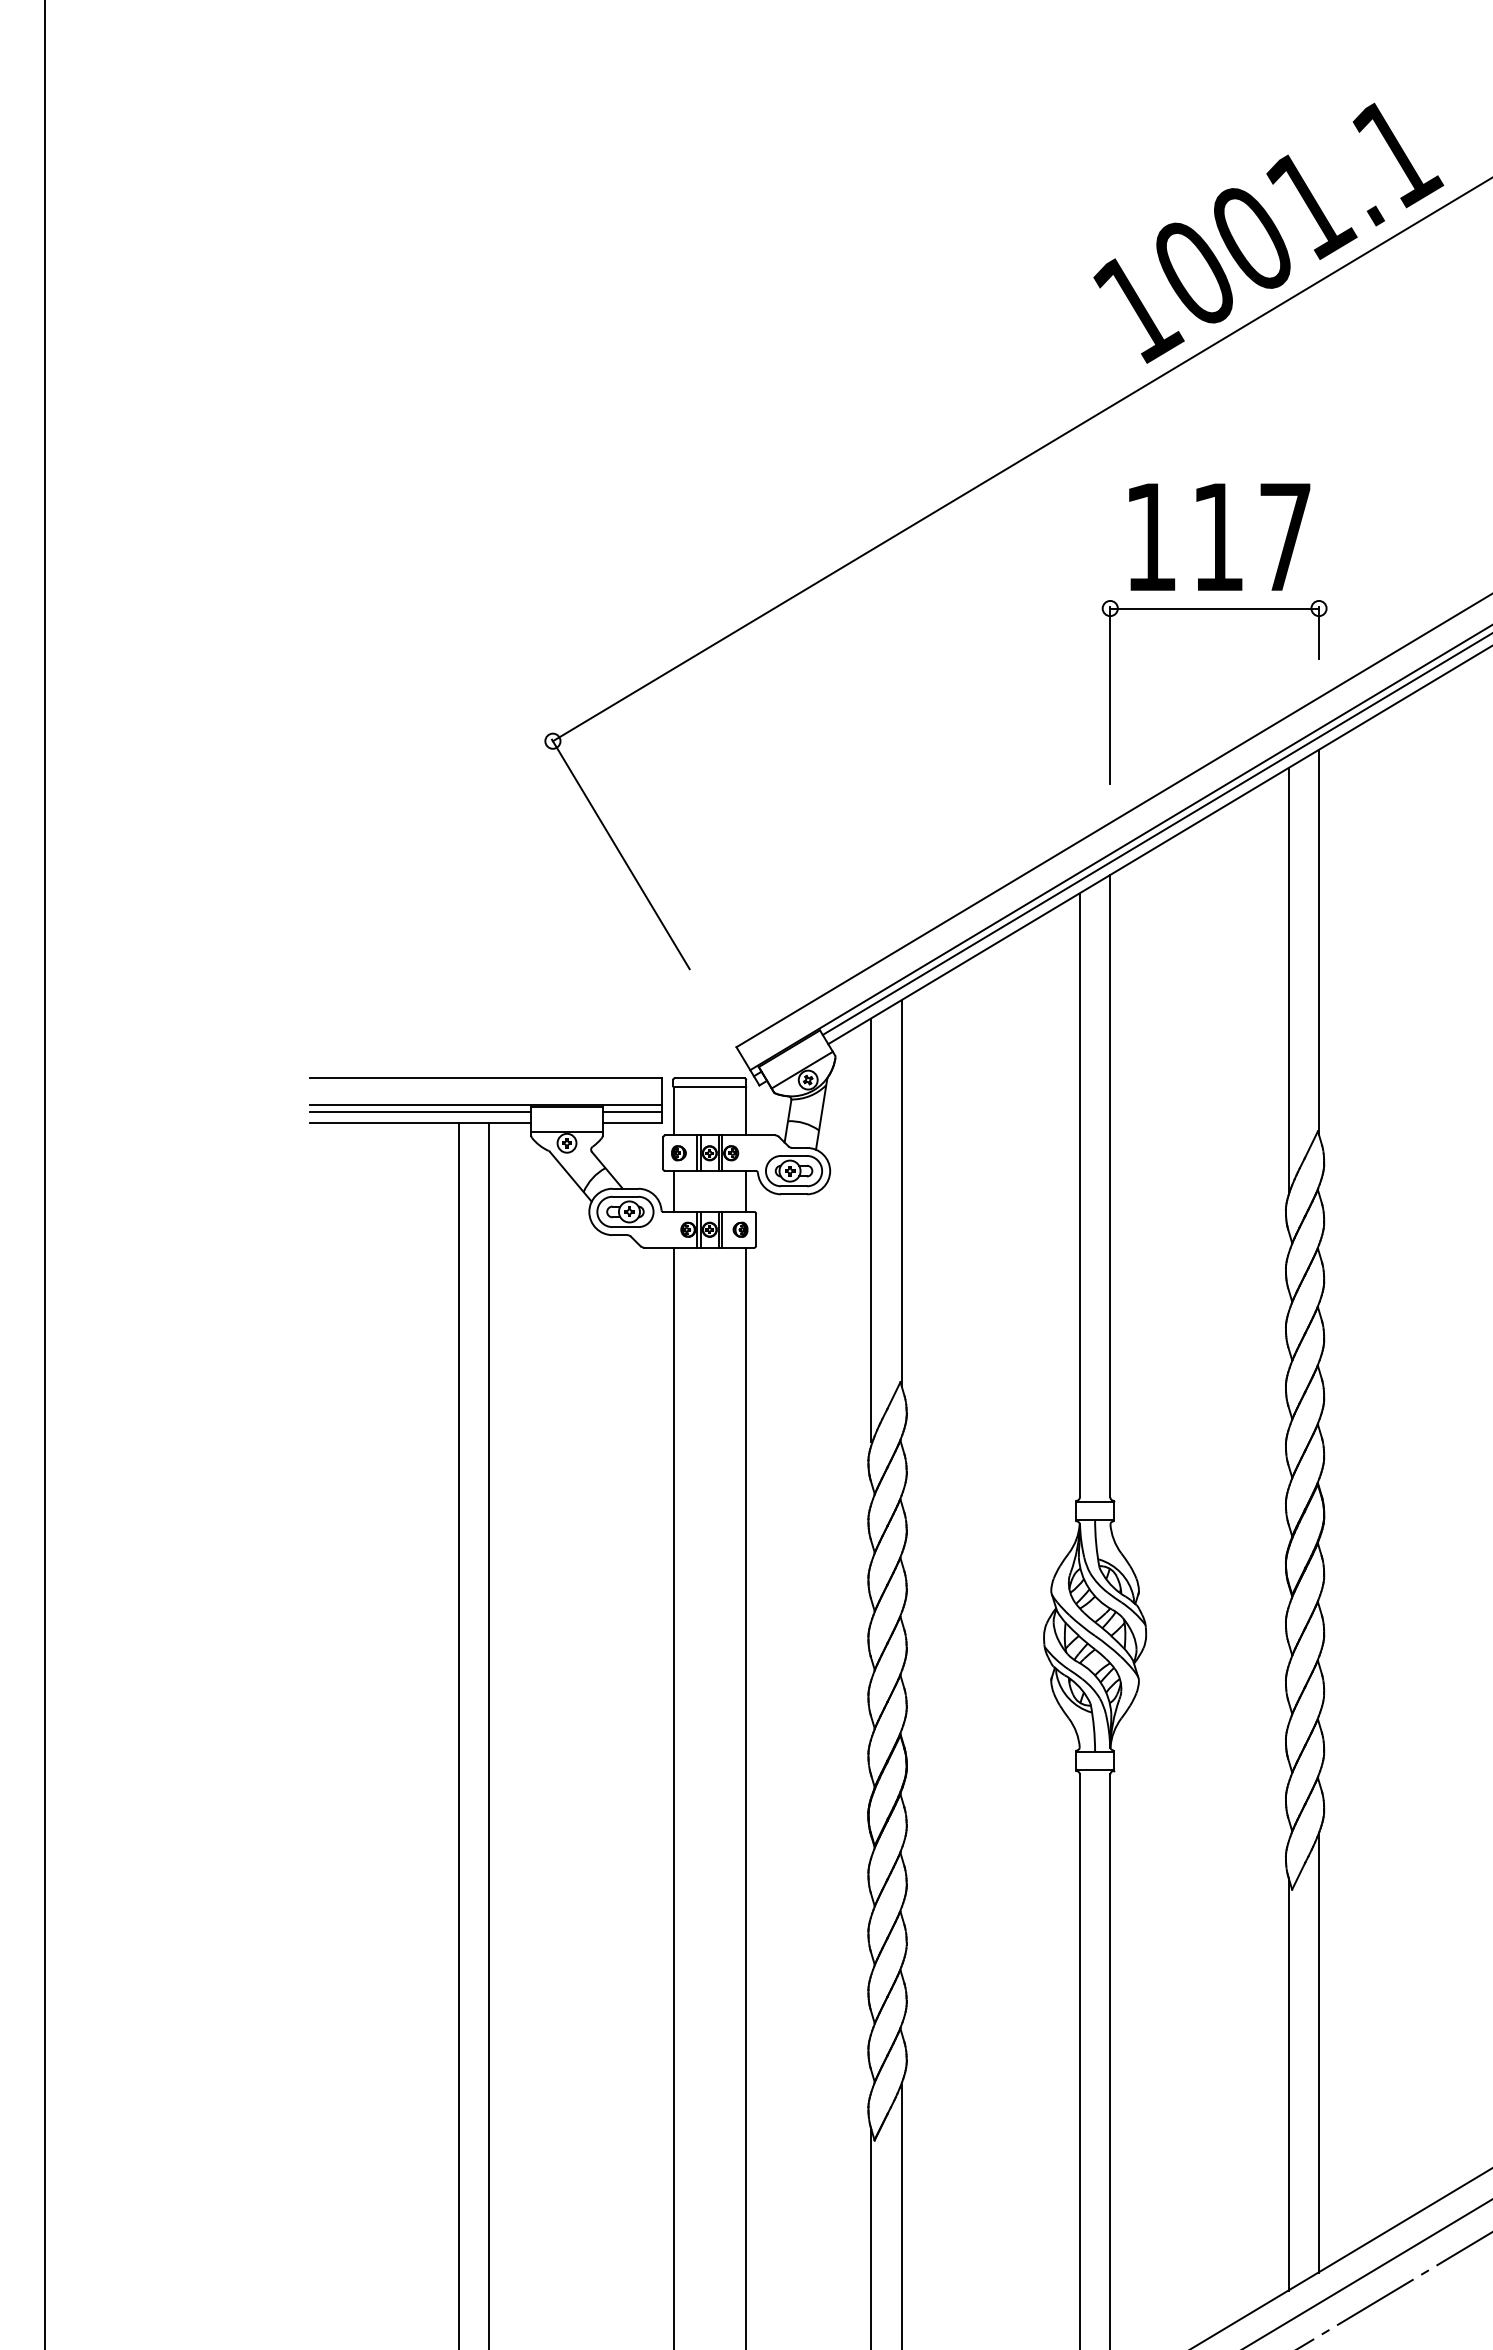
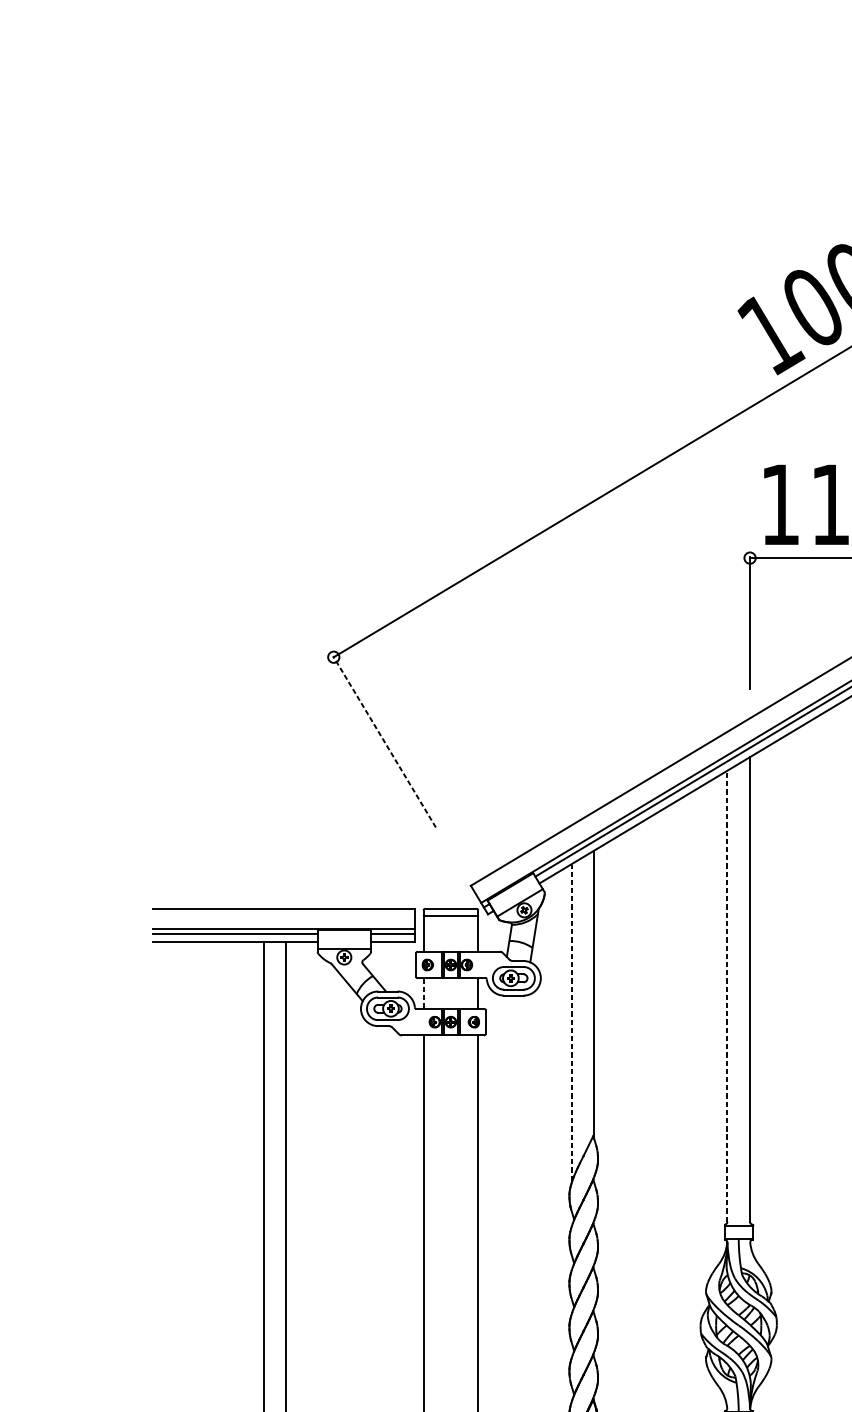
line: (620, 854) -> (384, 741), solid -> dashed
line: (673, 1192) -> (423, 994), solid -> dashed
line: (1079, 1195) -> (727, 996), solid -> dashed
line: (871, 1230) -> (571, 1022), solid -> dashed

